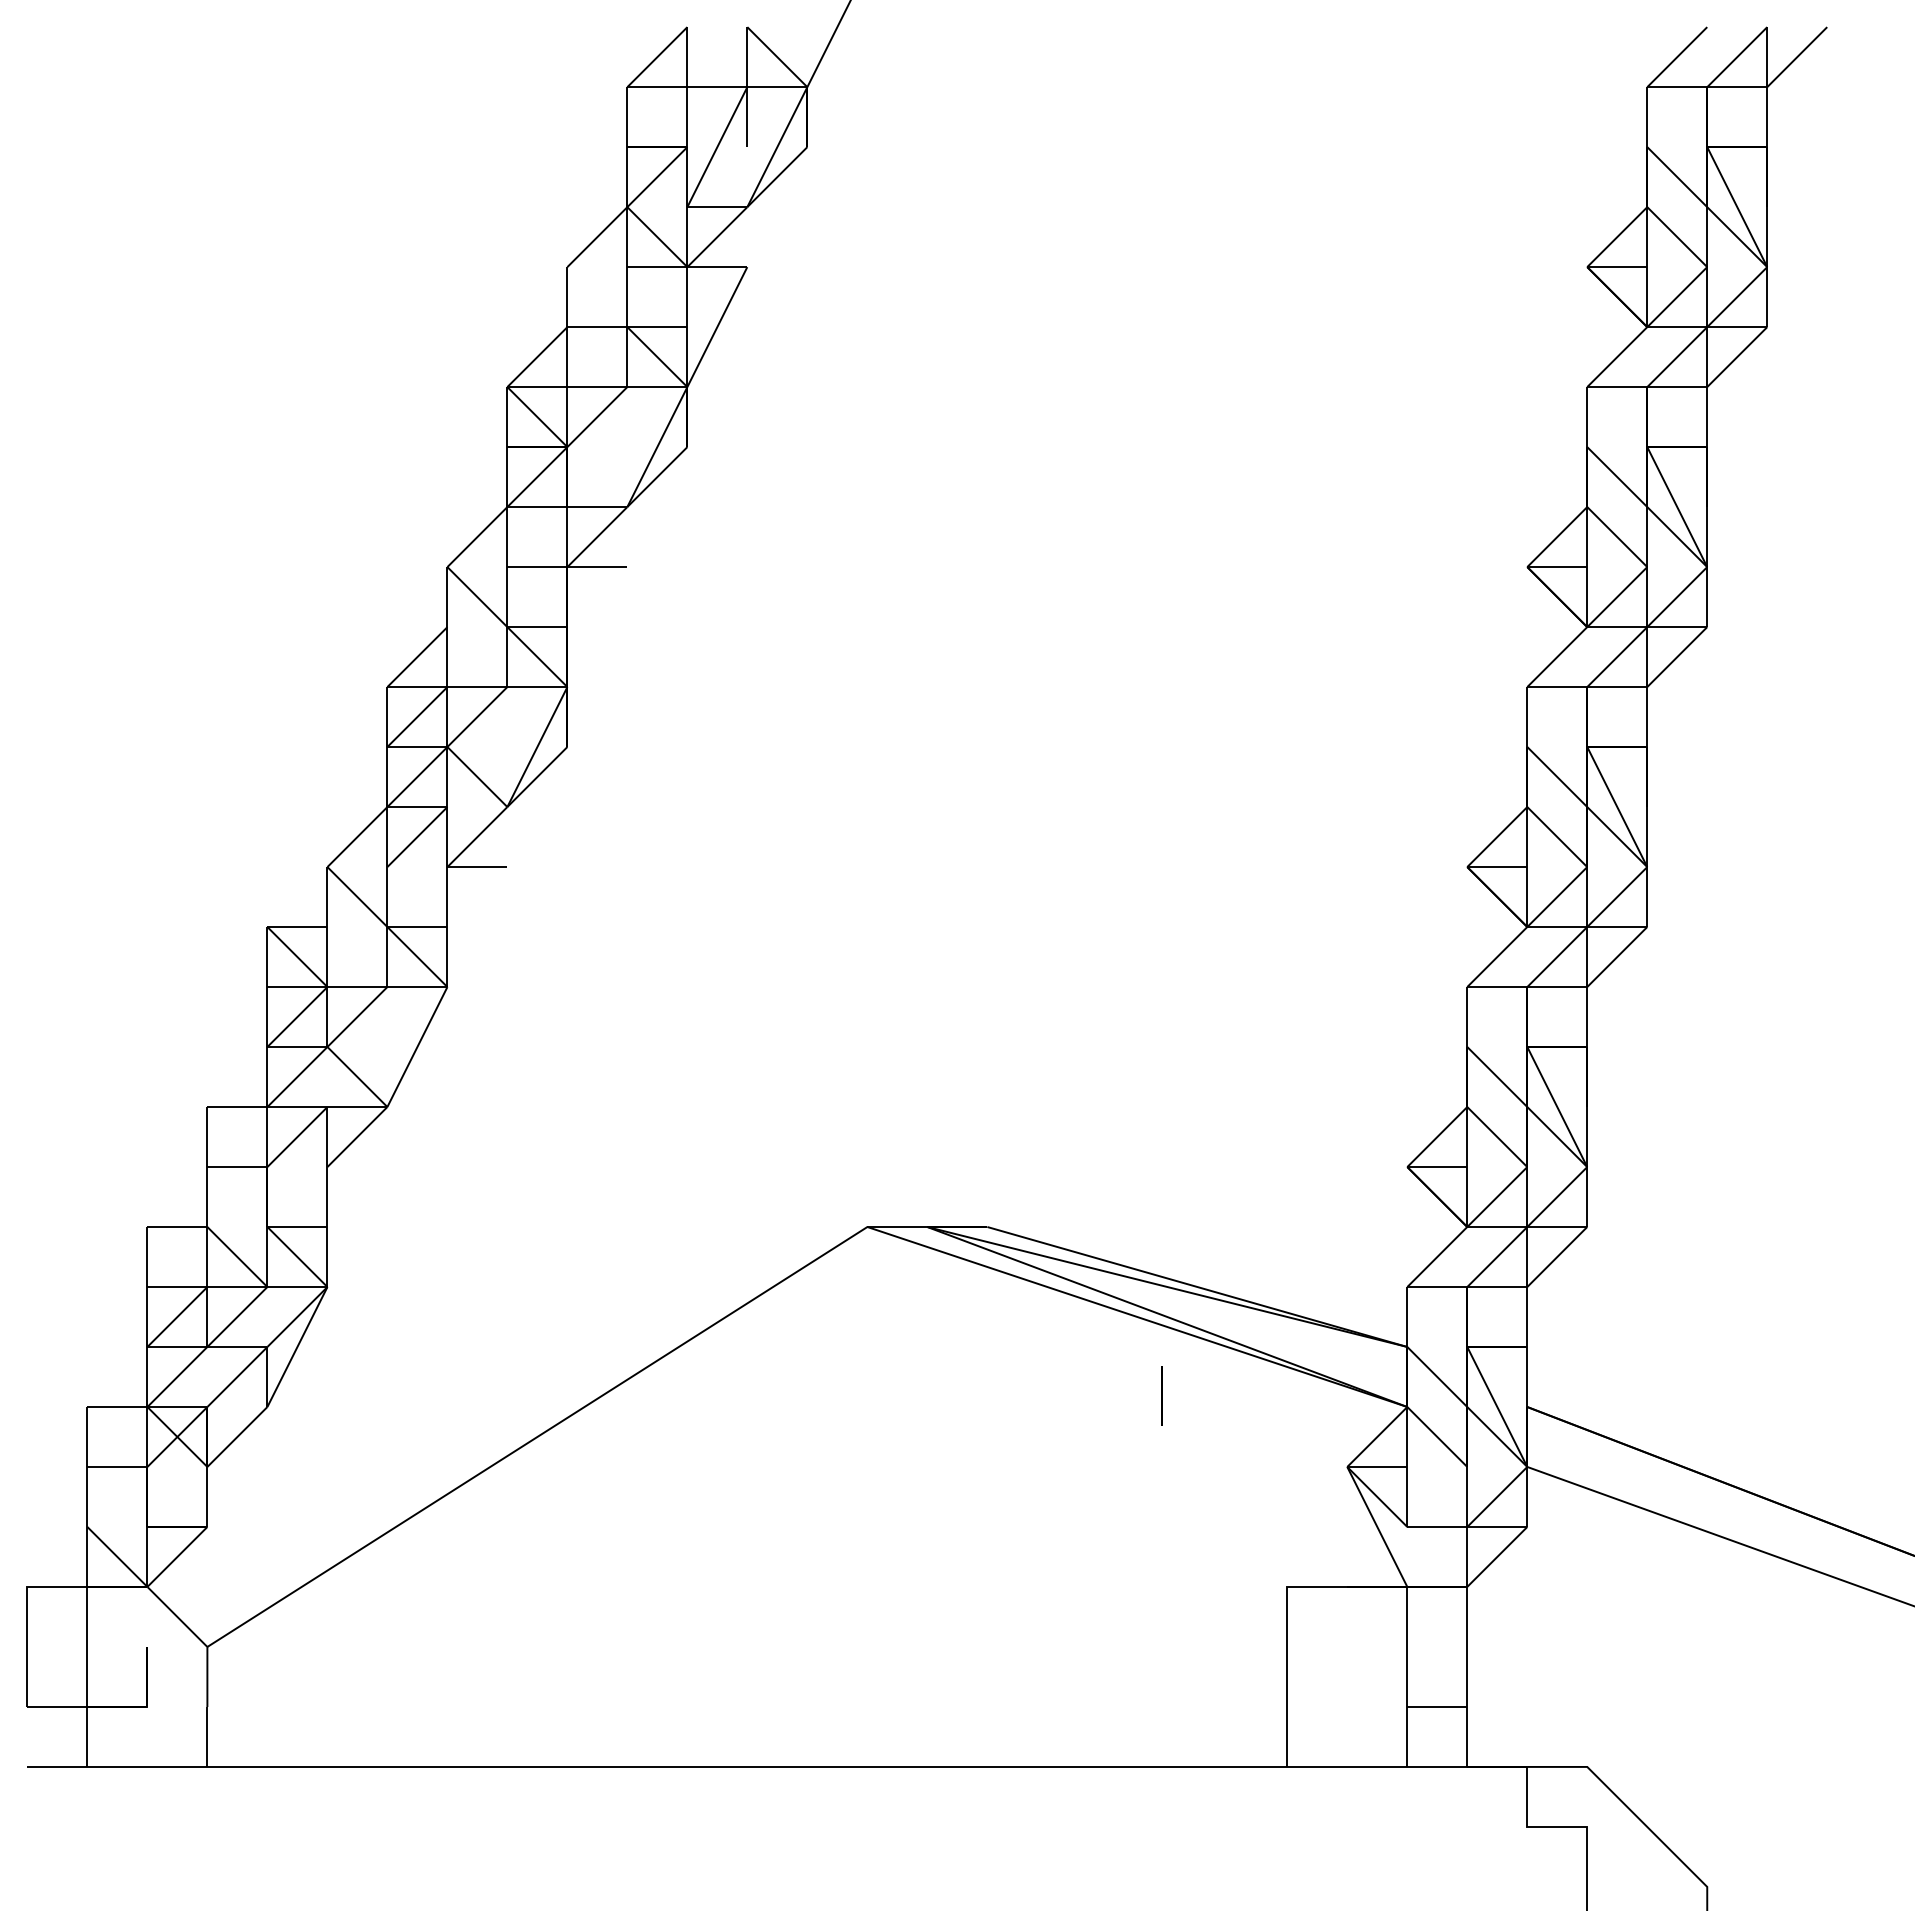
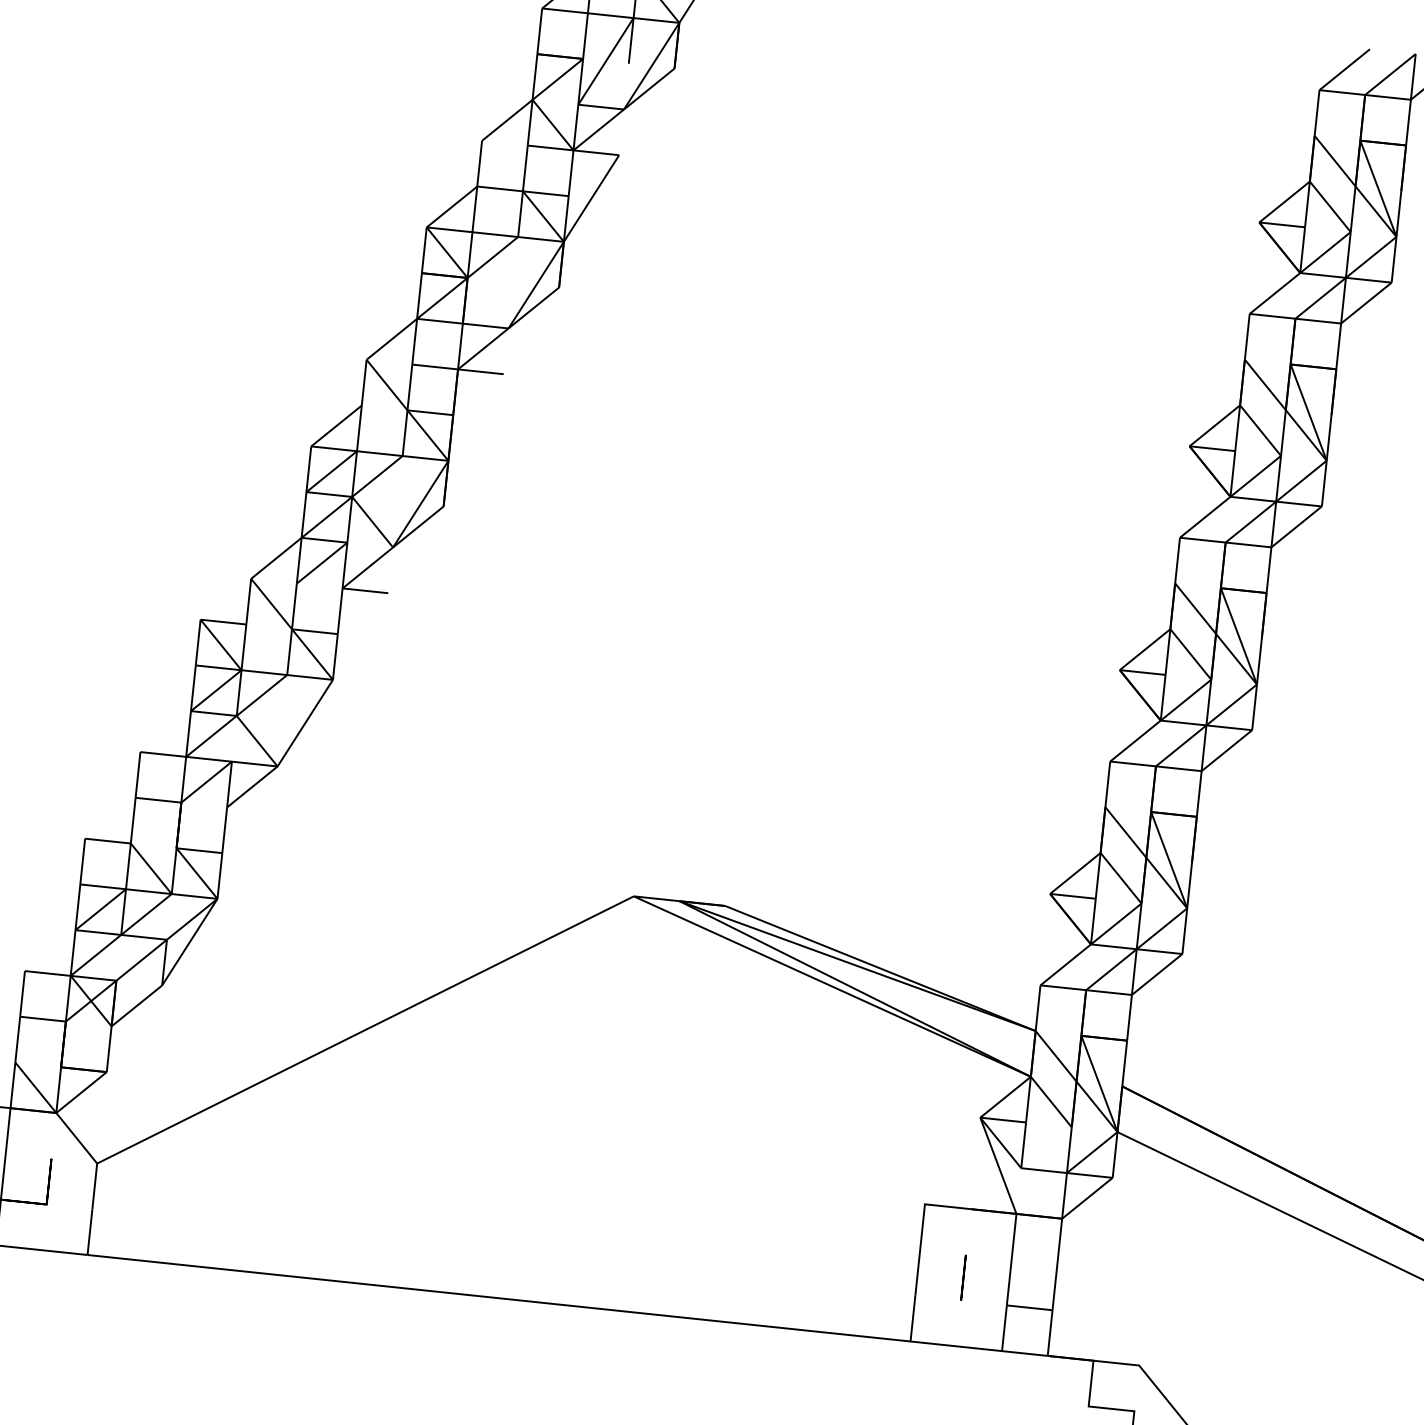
line: (1161, 1395) -> (962, 1277), moved

